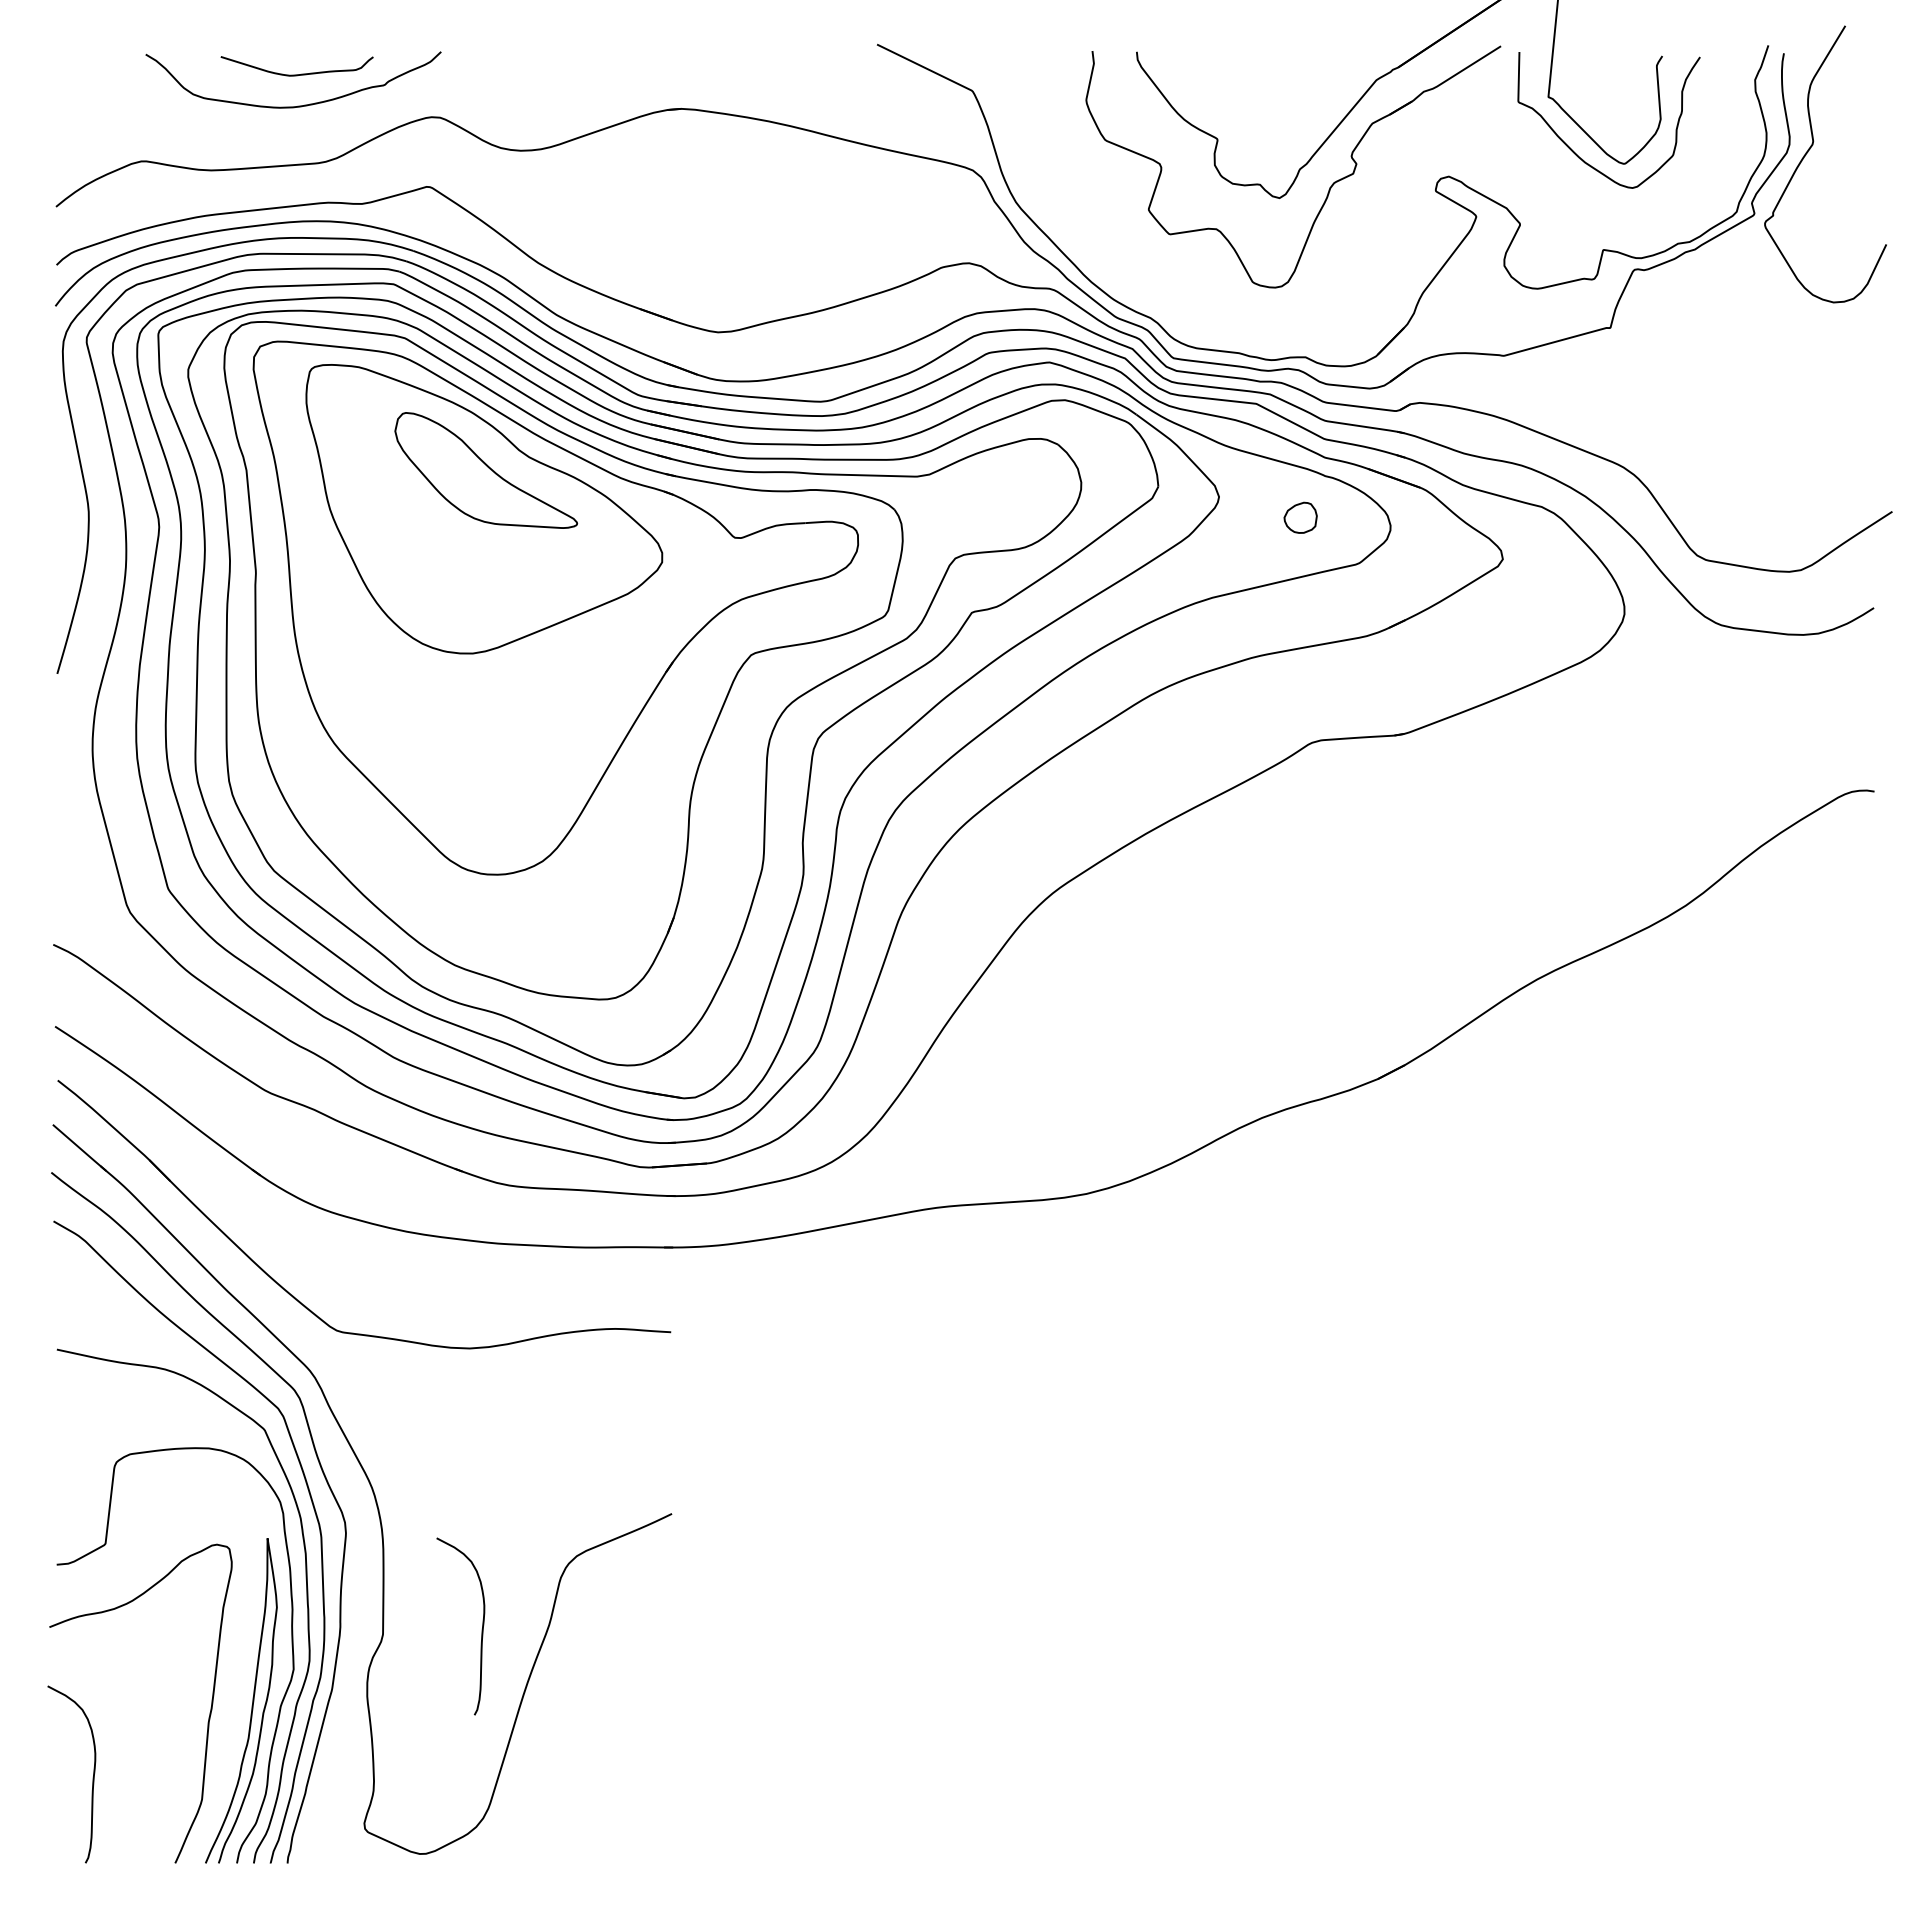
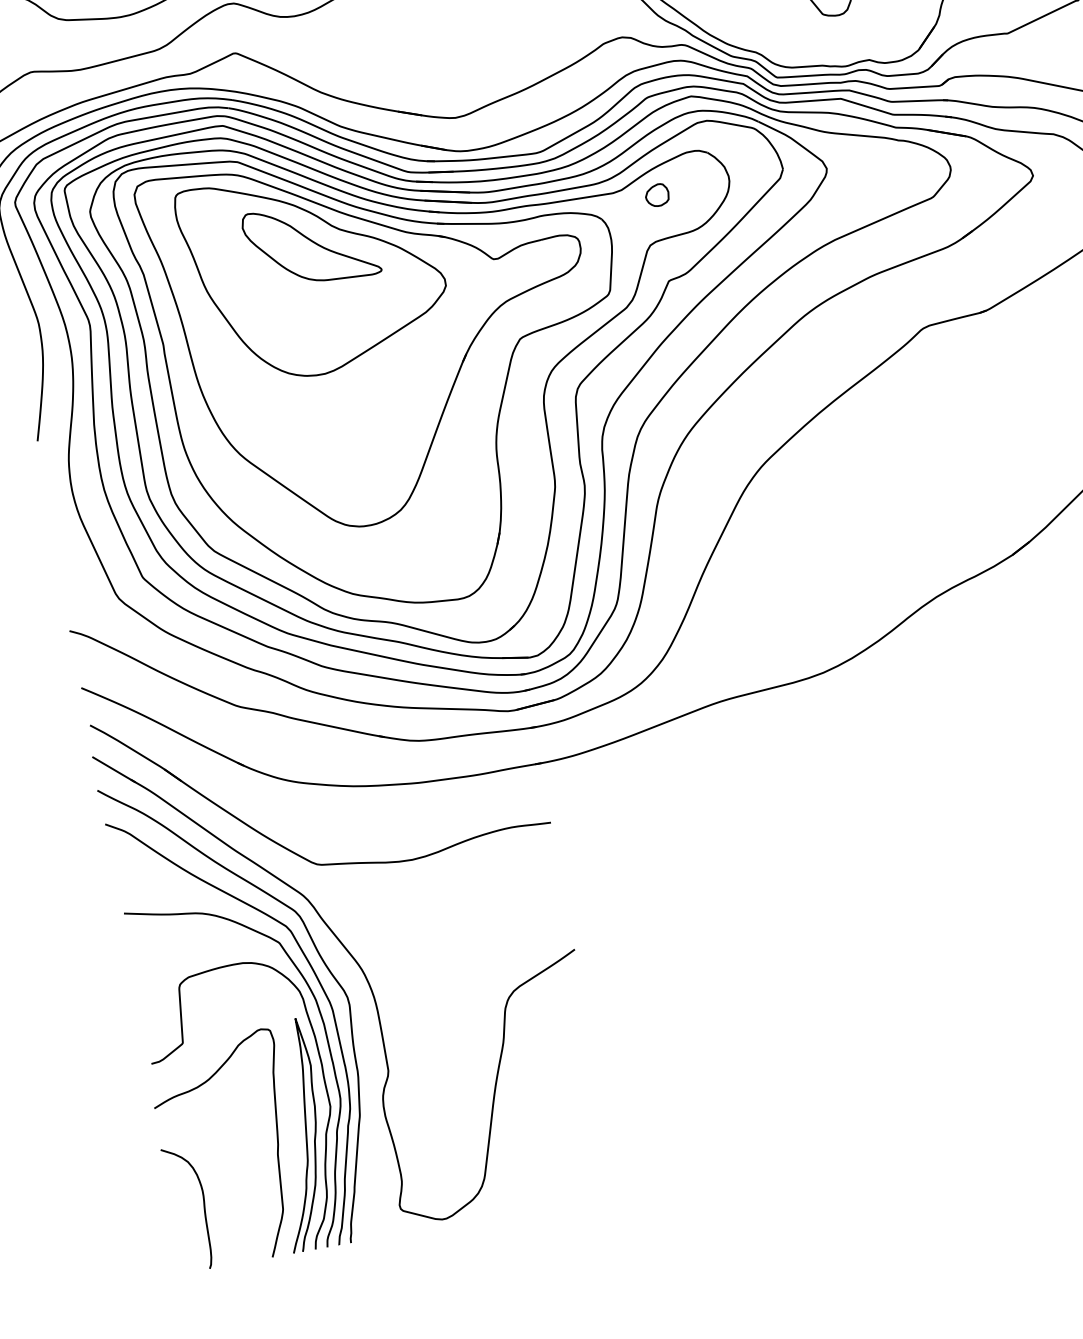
part: (1300, 517) -> (657, 195), moved
curve: (481, 1629) -> (456, 1054), removed

